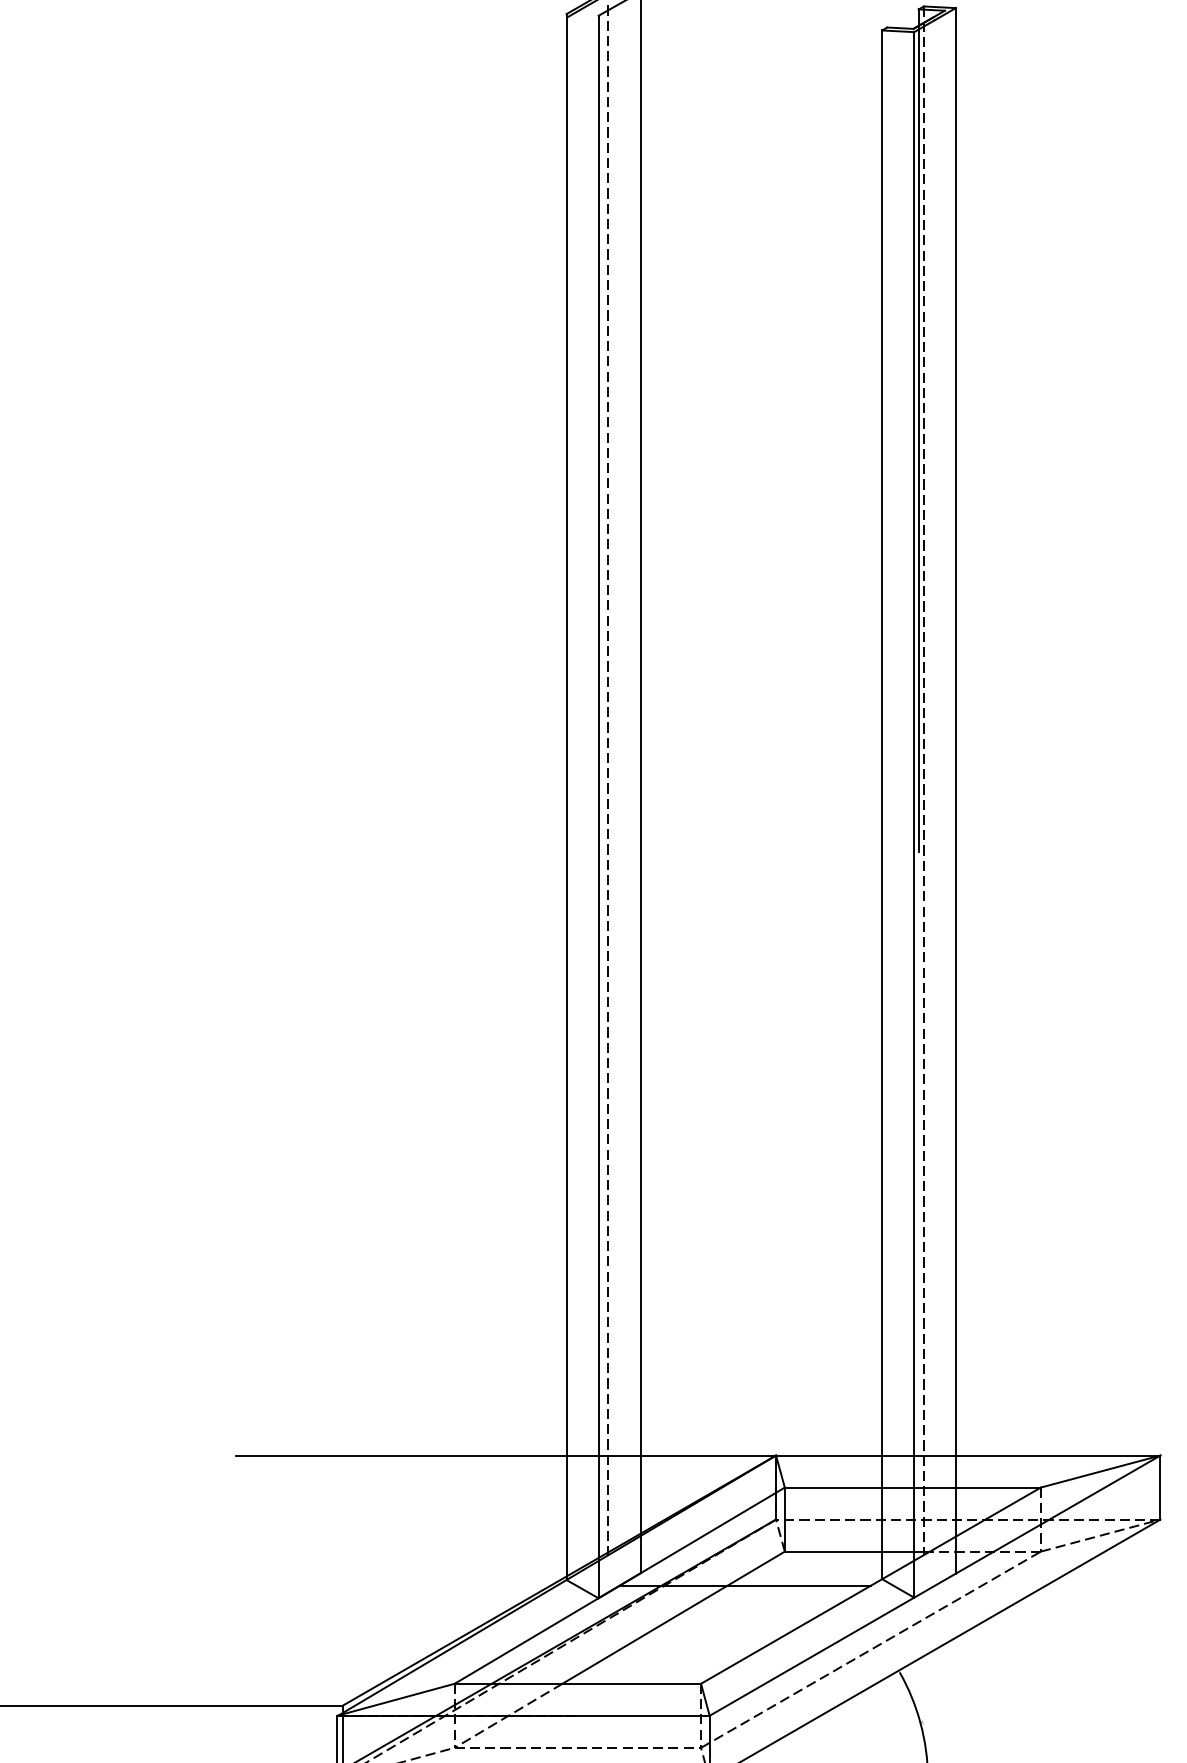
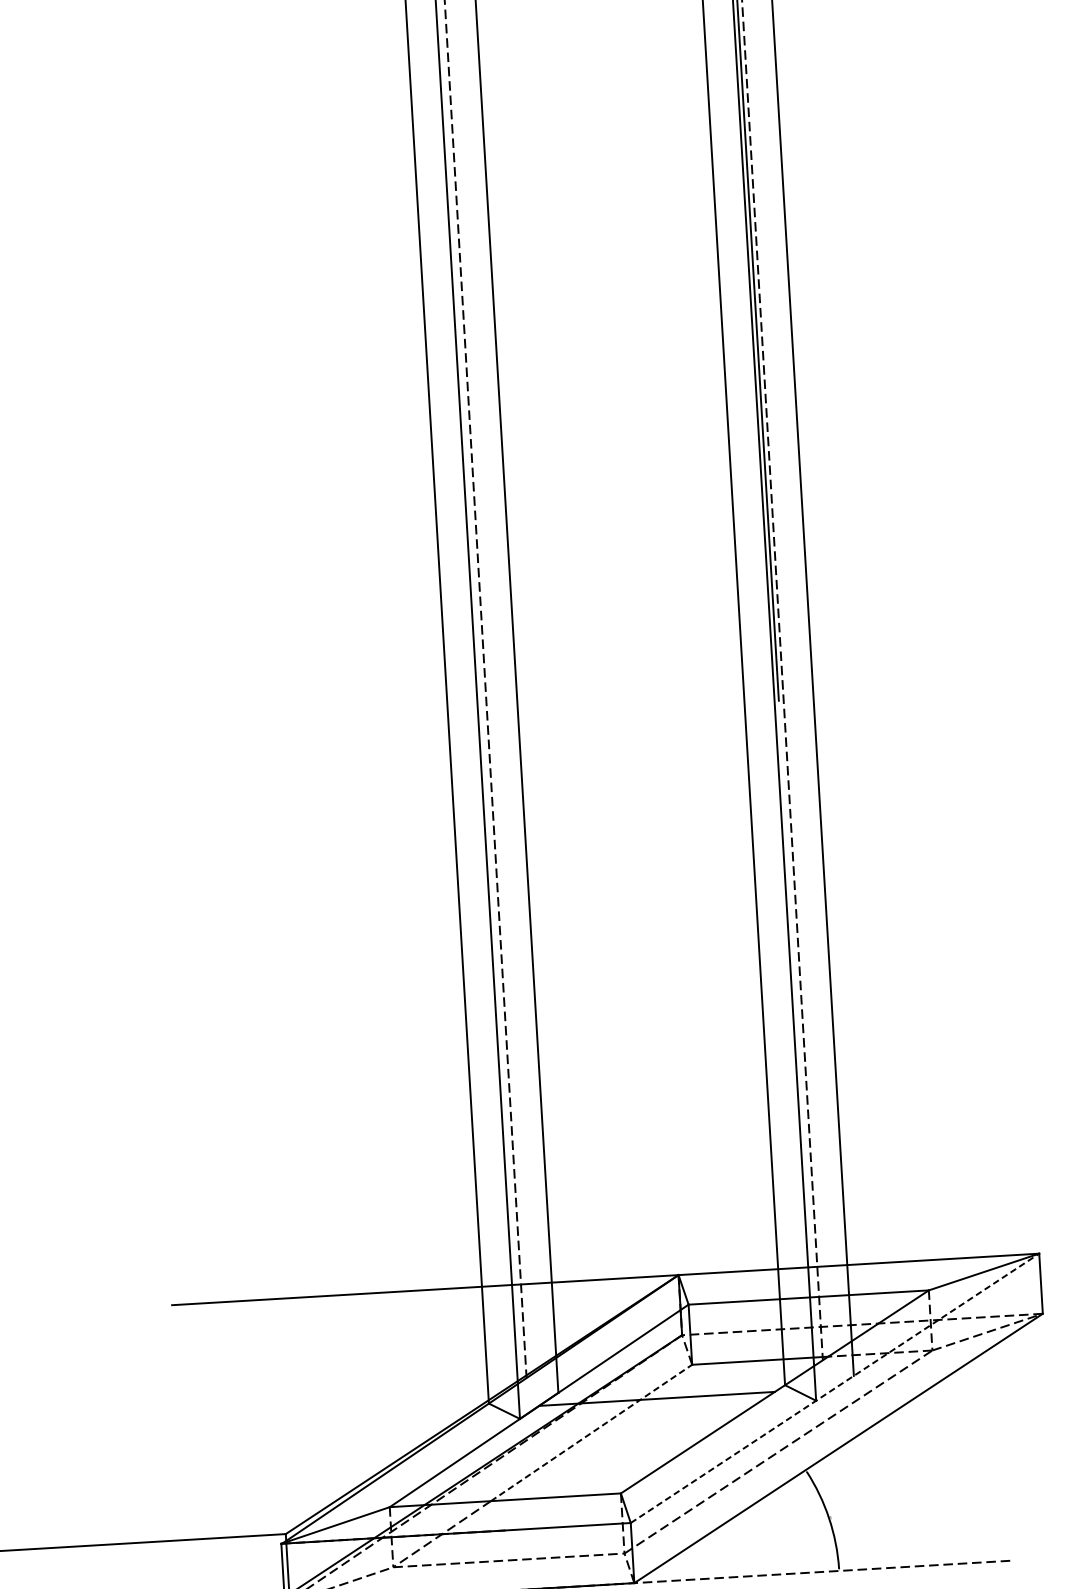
line: (935, 1585) -> (835, 1388), solid -> dashed
line: (674, 1617) -> (592, 1432), solid -> dashed

